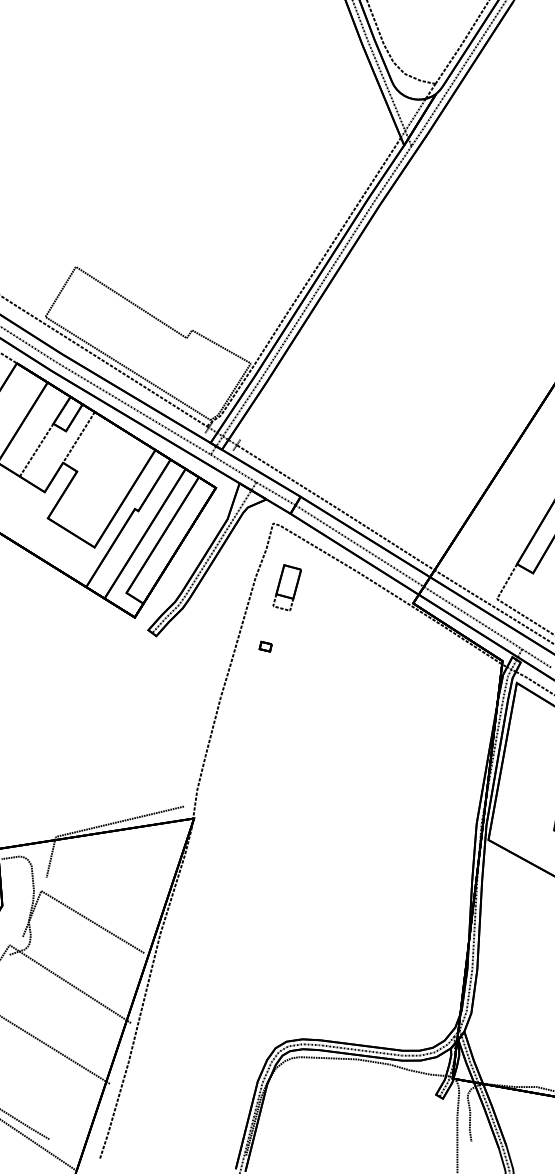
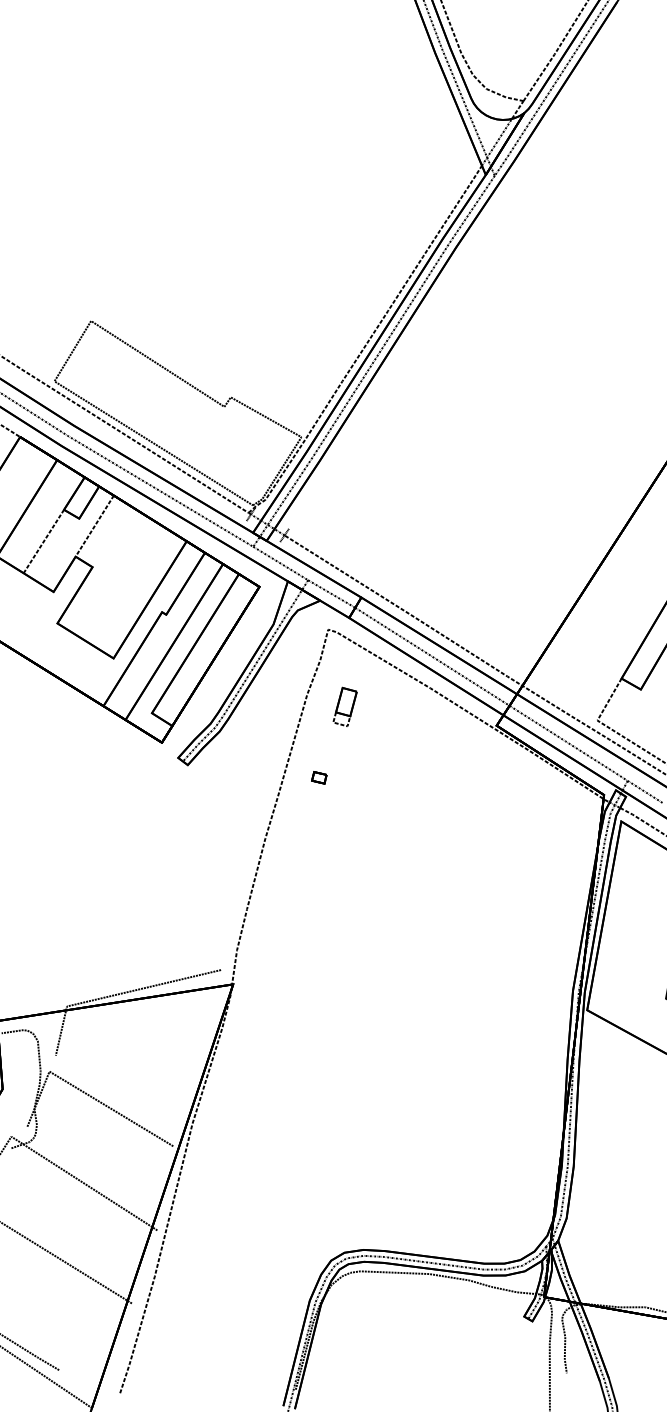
part: (286, 587) -> (344, 706), size x0.7

